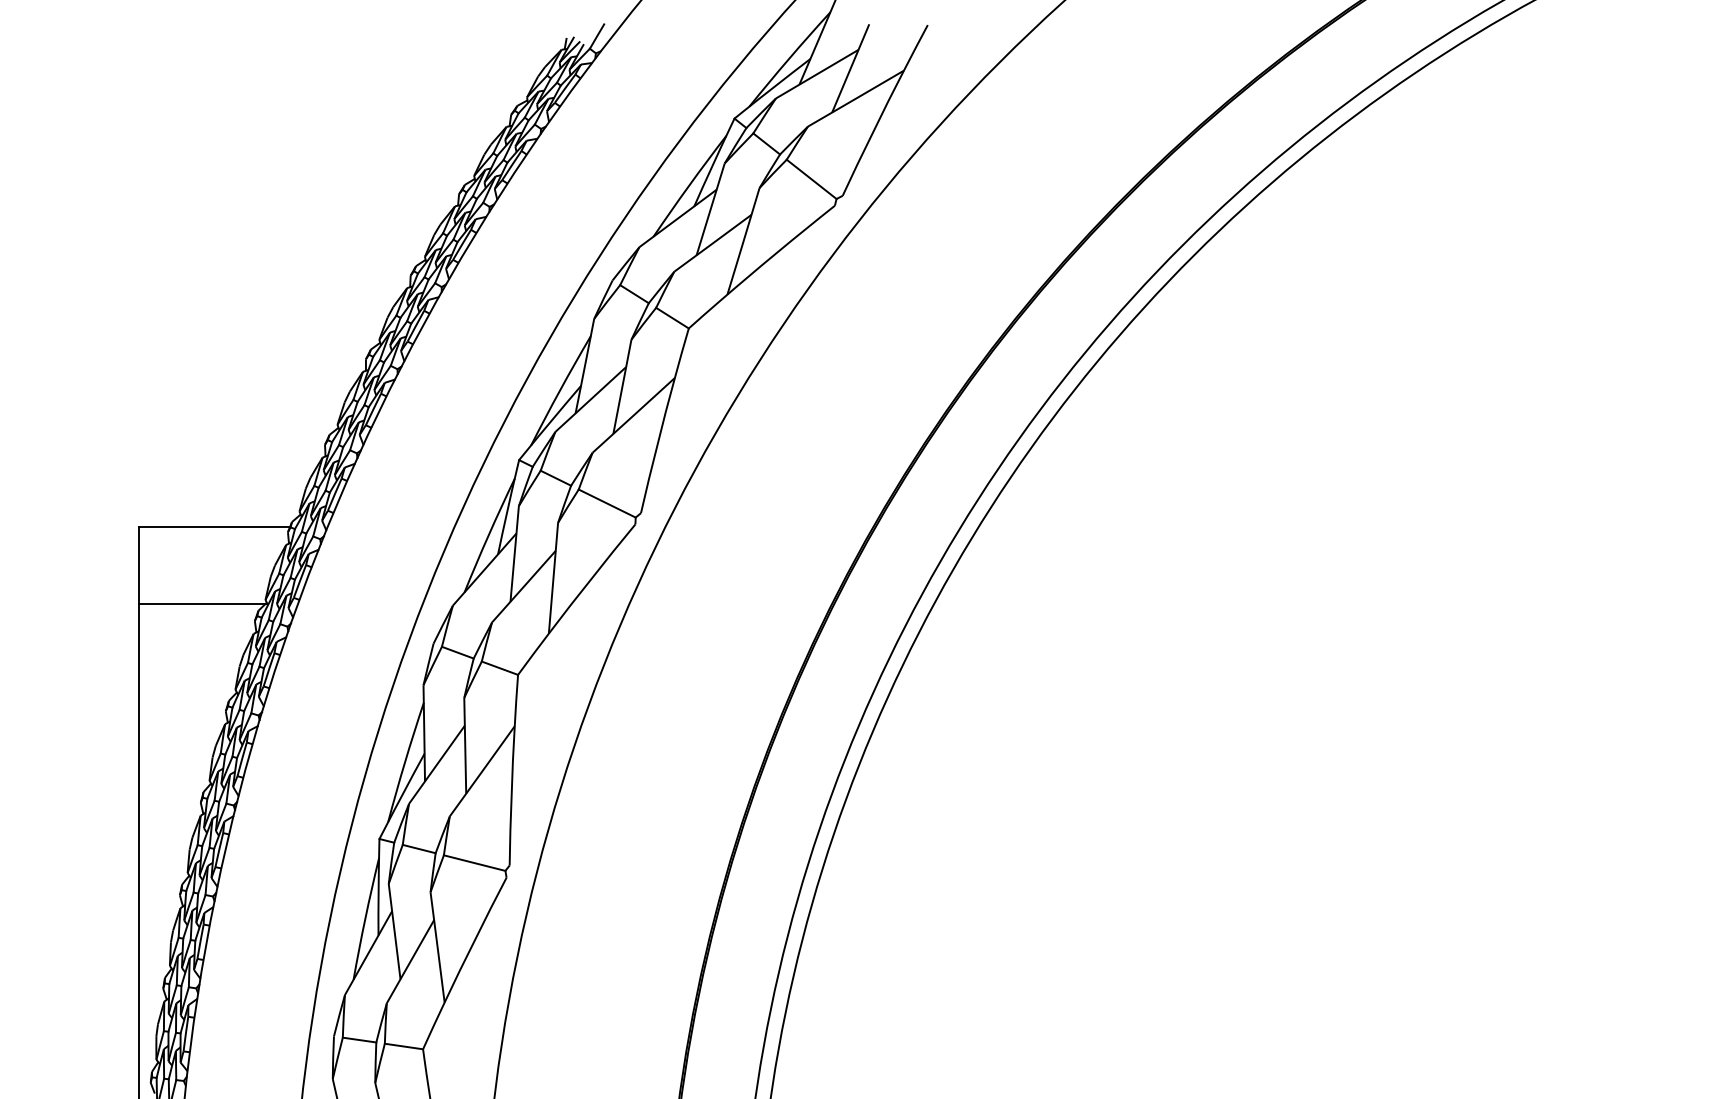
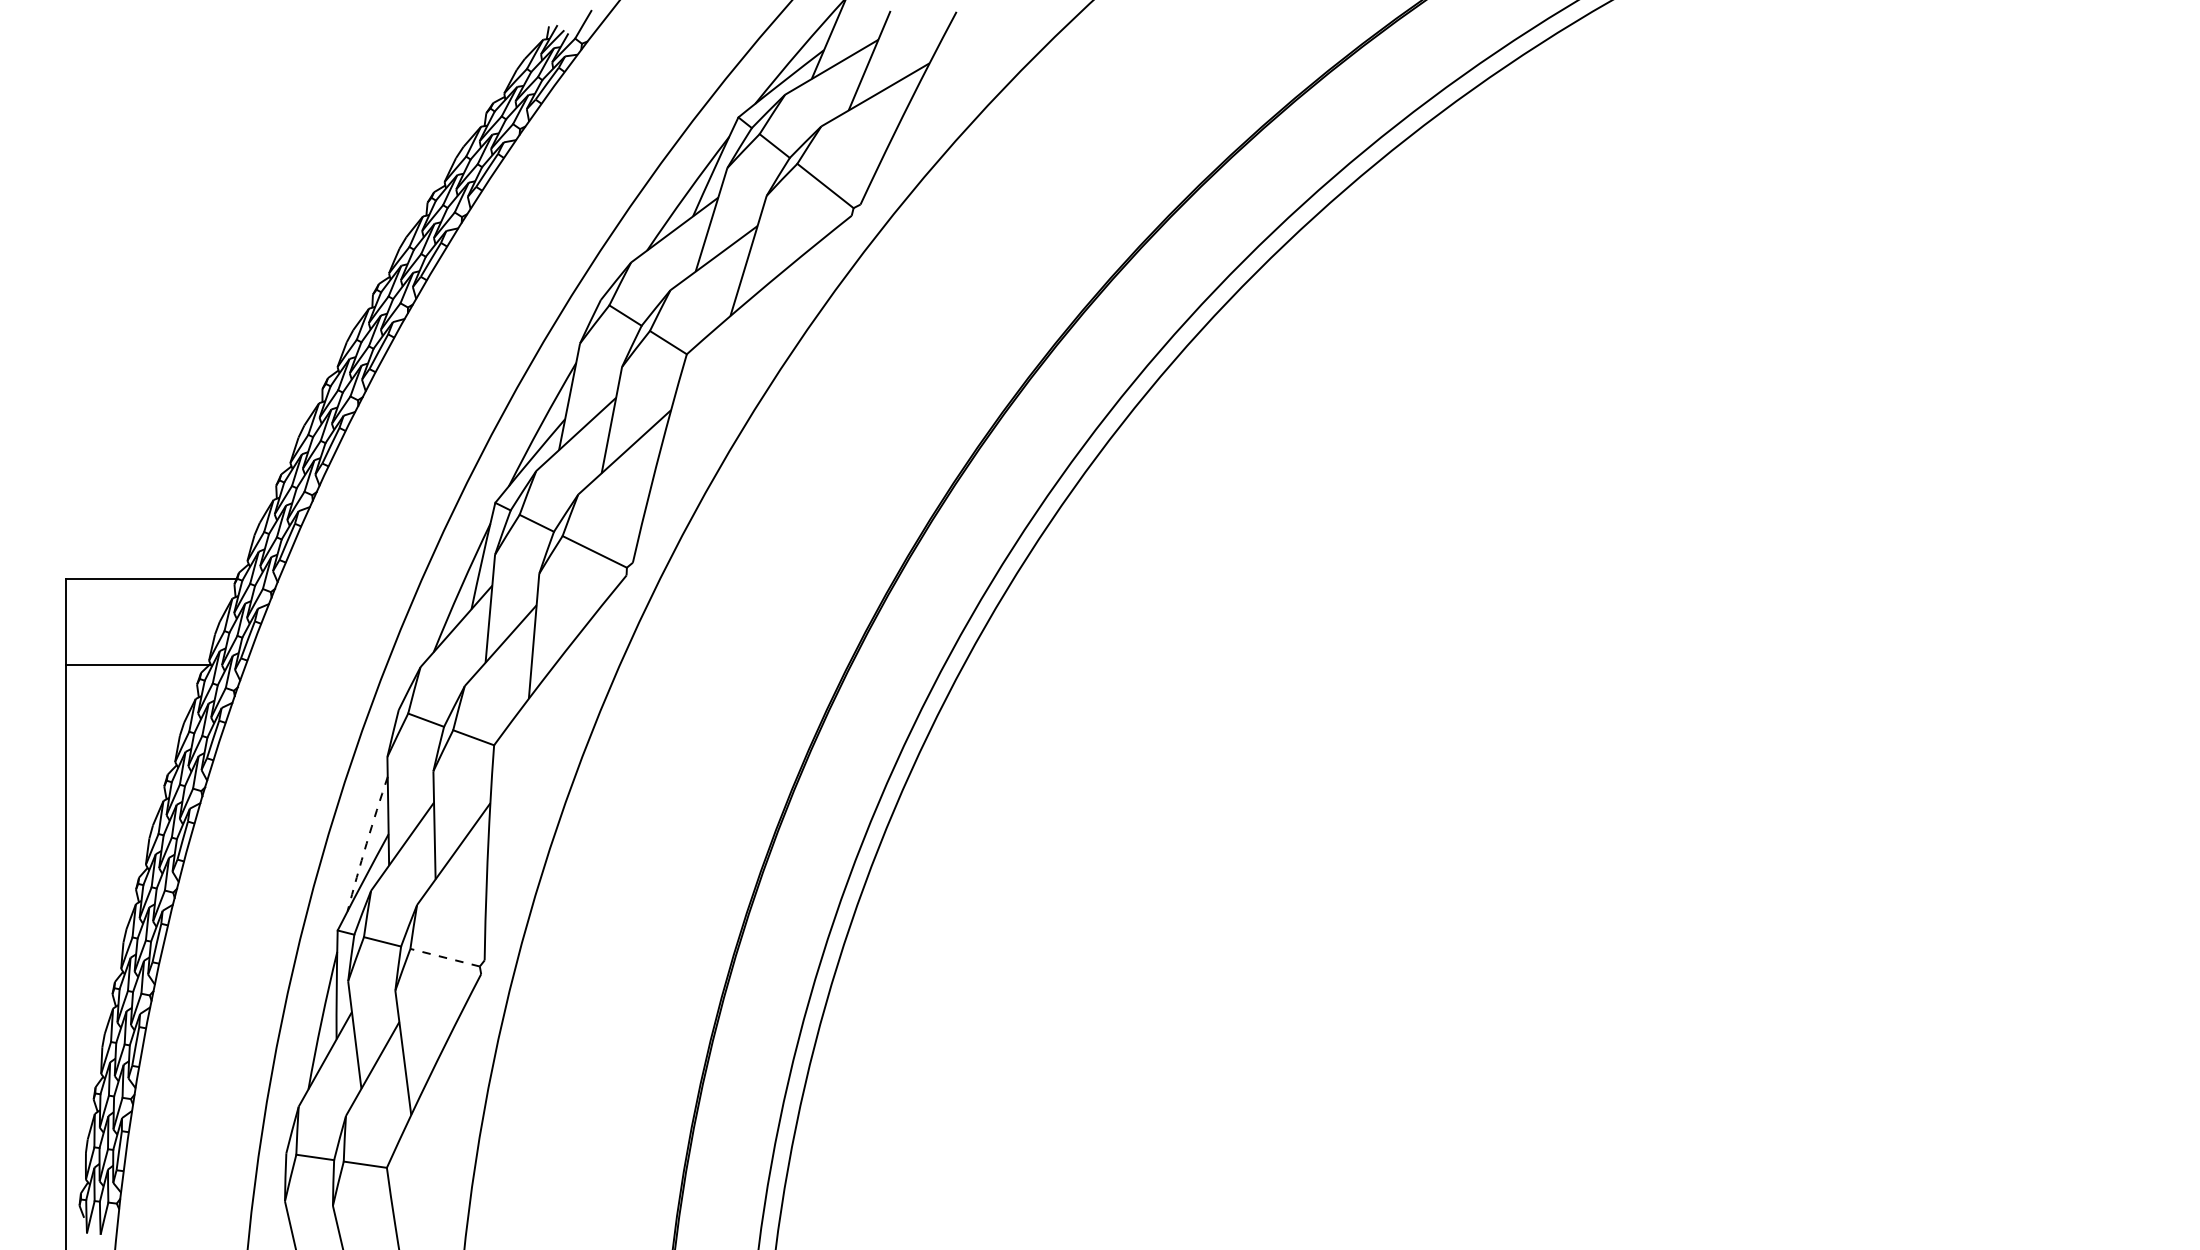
arc: (404, 761) -> (366, 843), solid -> dashed
line: (474, 862) -> (445, 957), solid -> dashed

